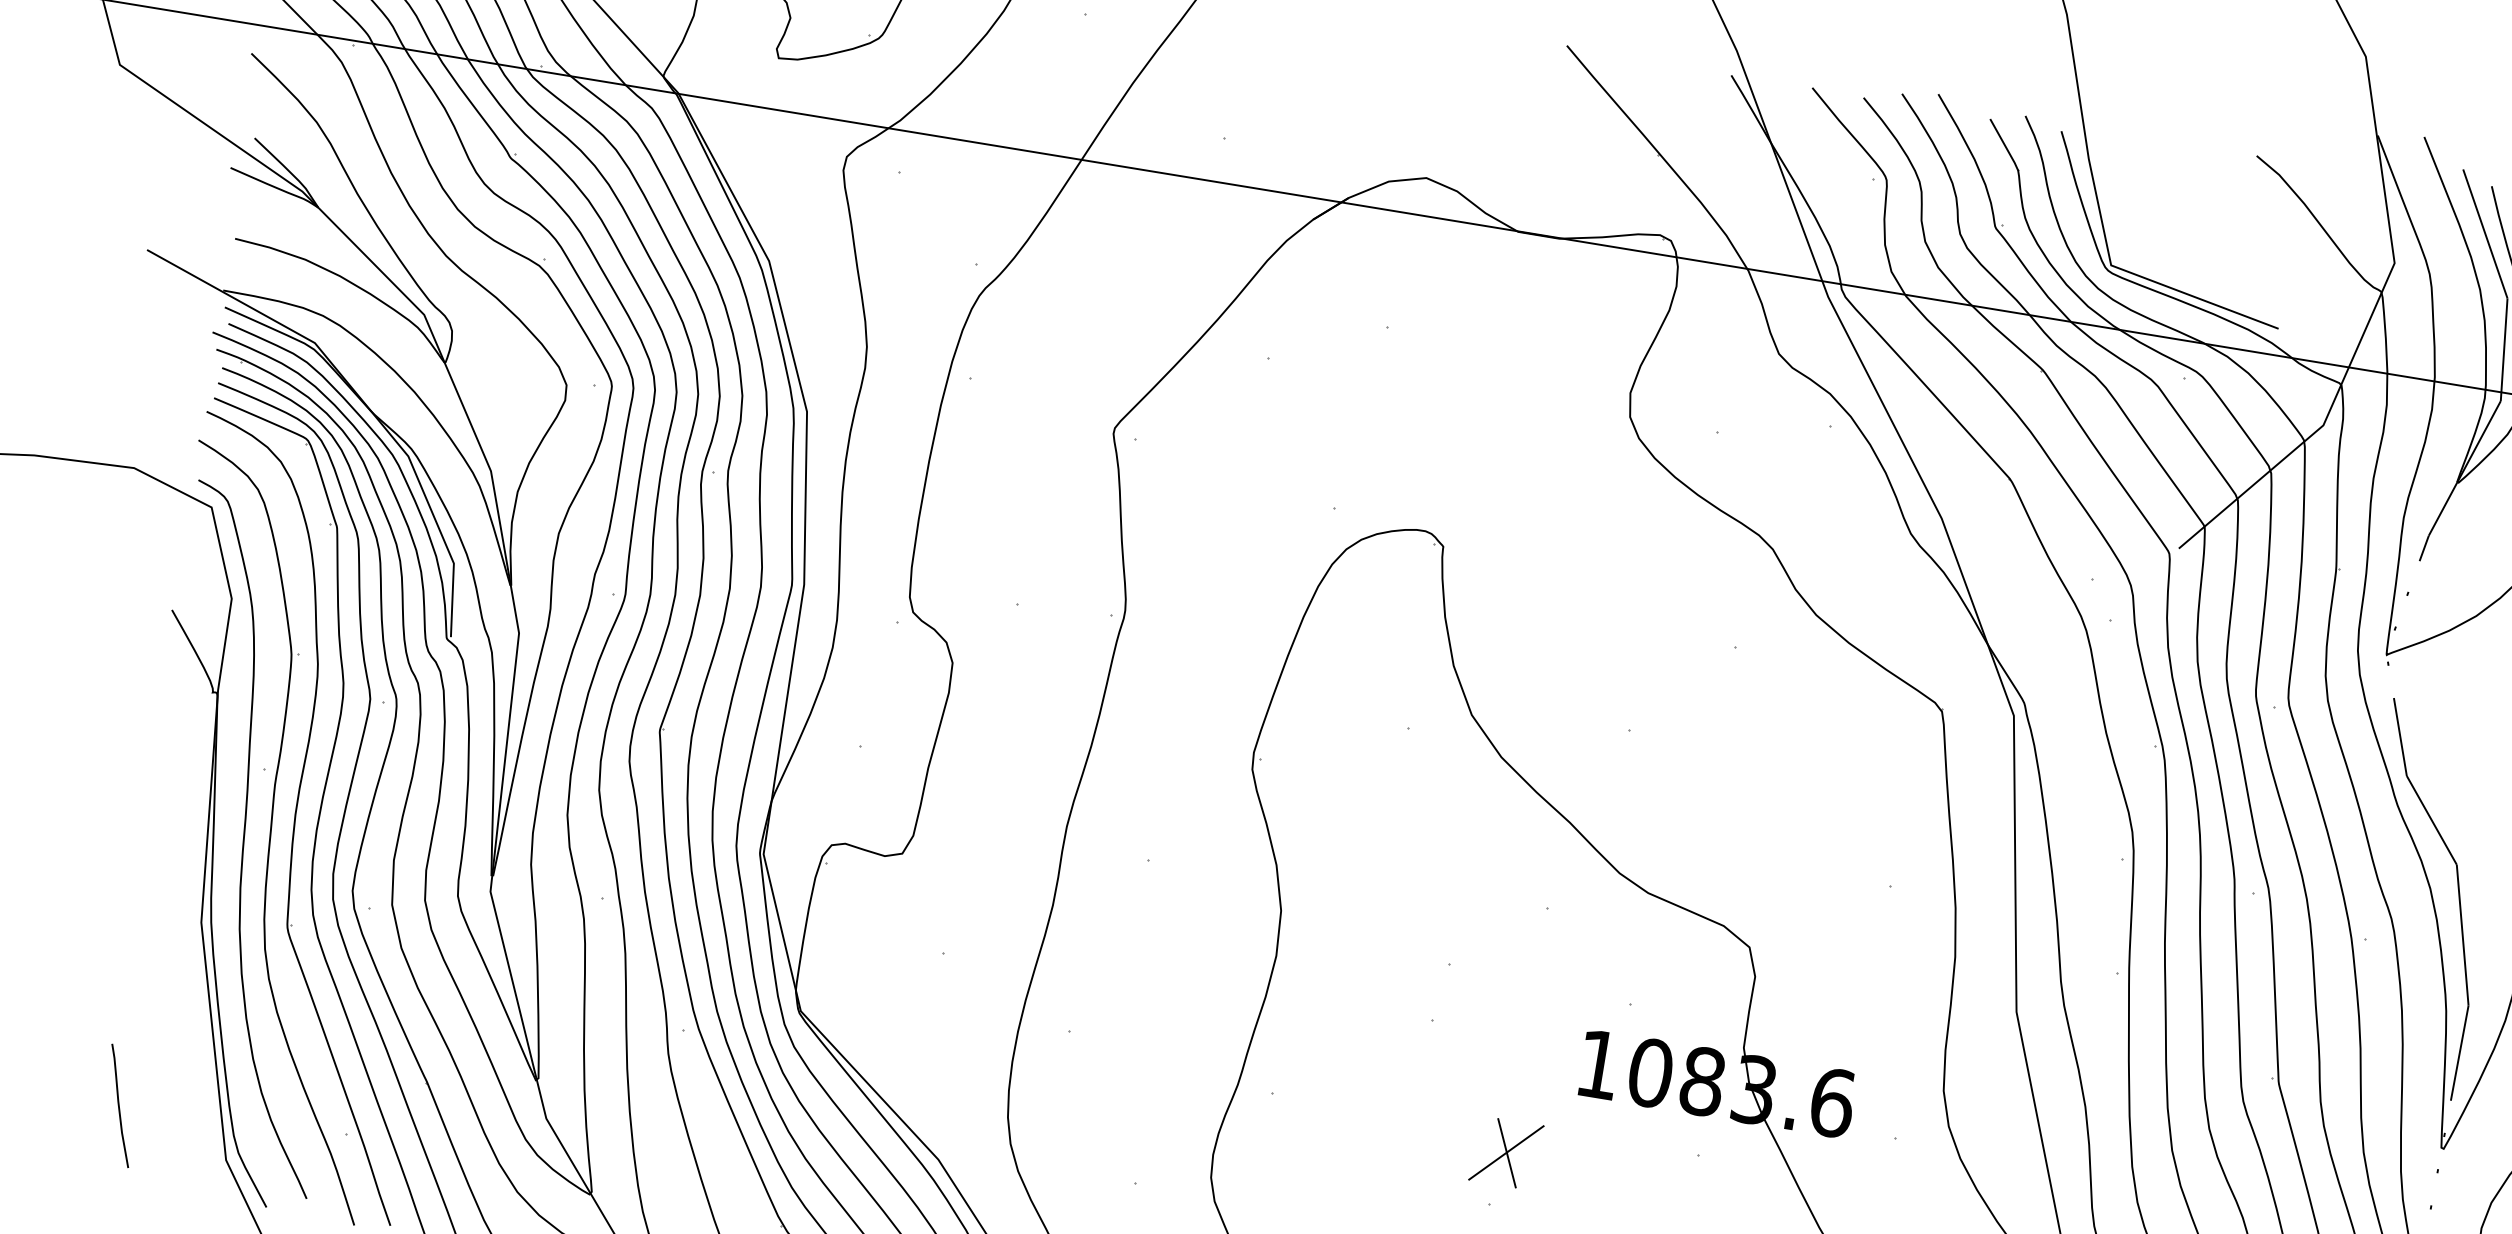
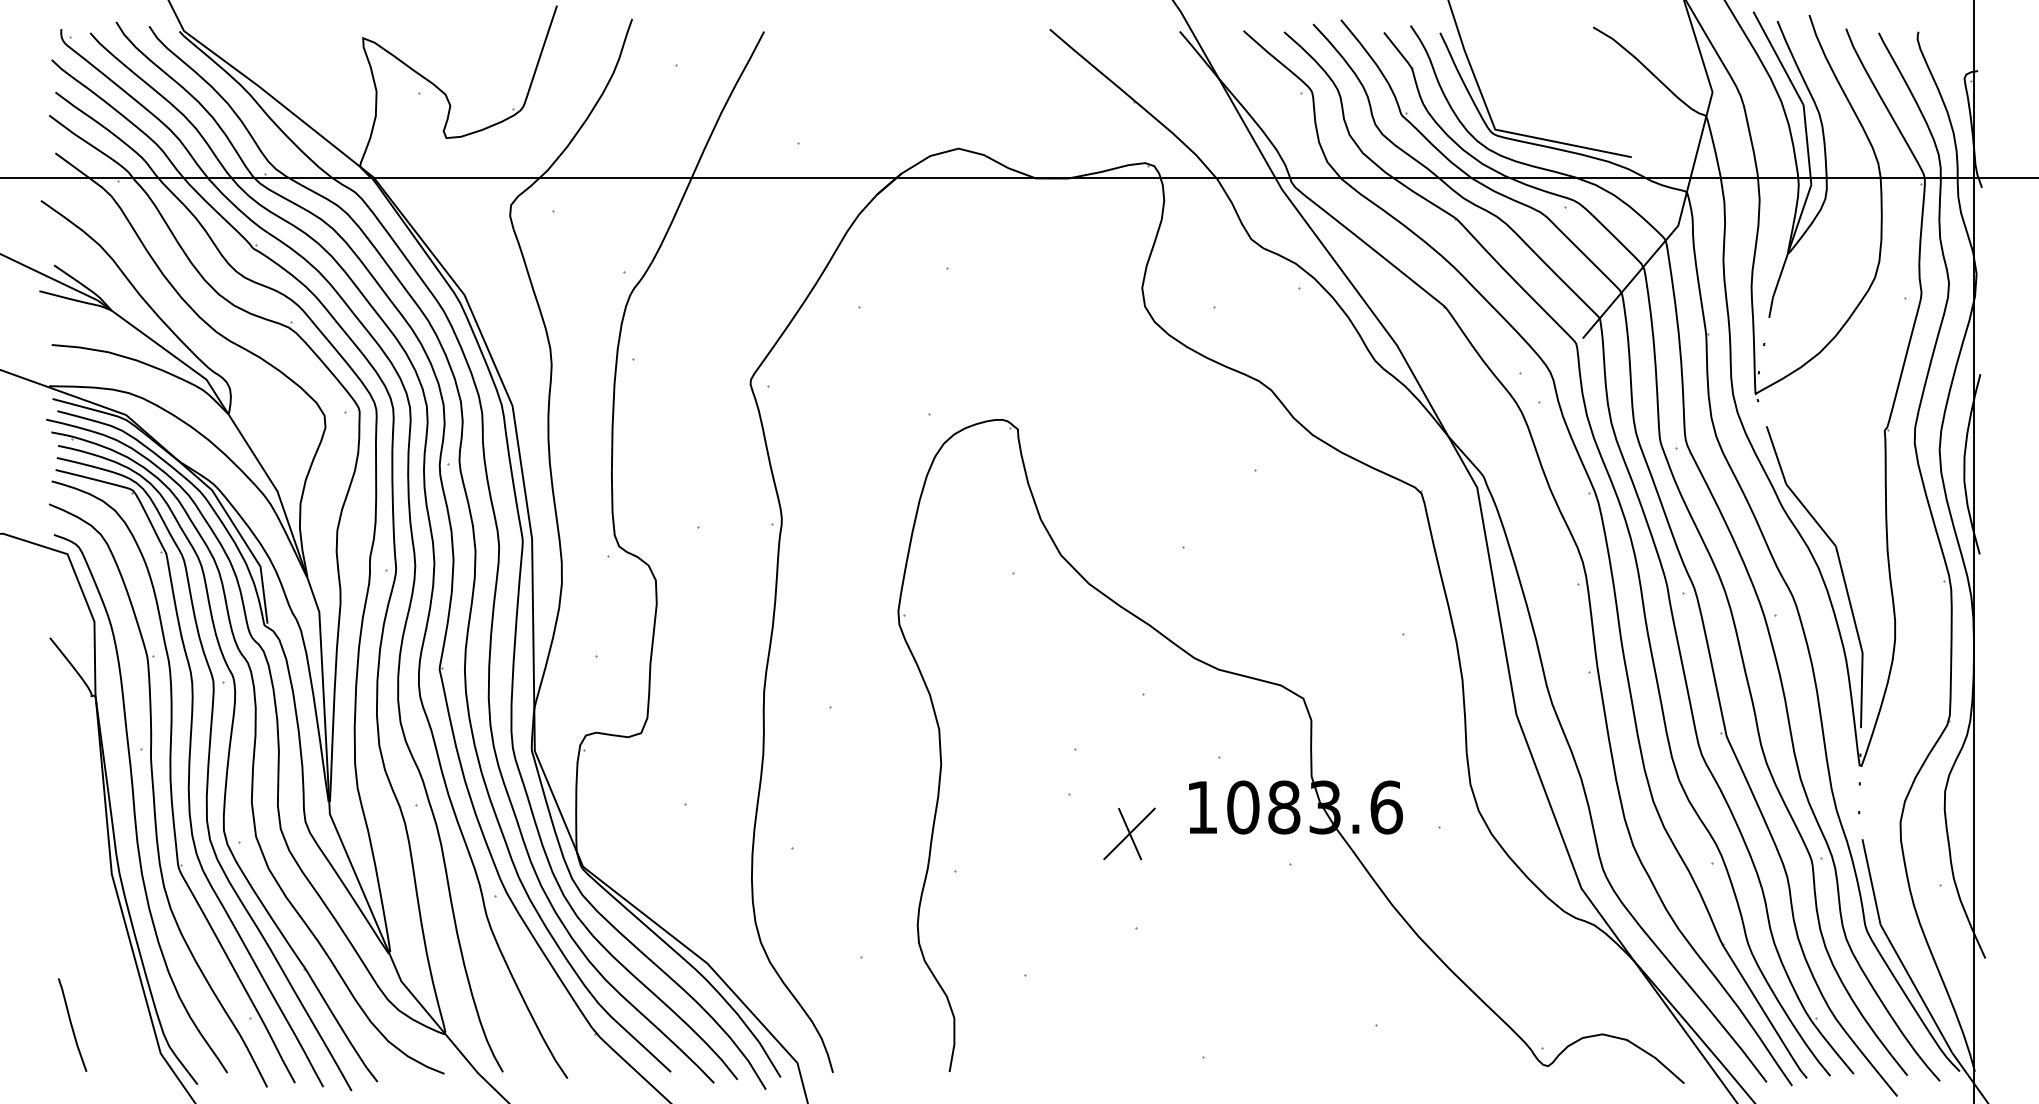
part: (1506, 1152) -> (1129, 833), moved

